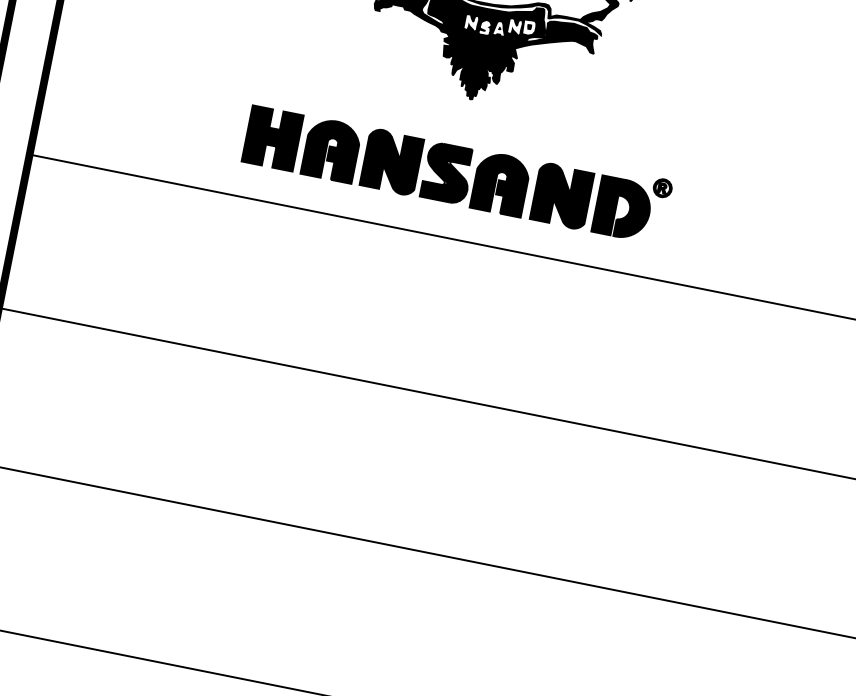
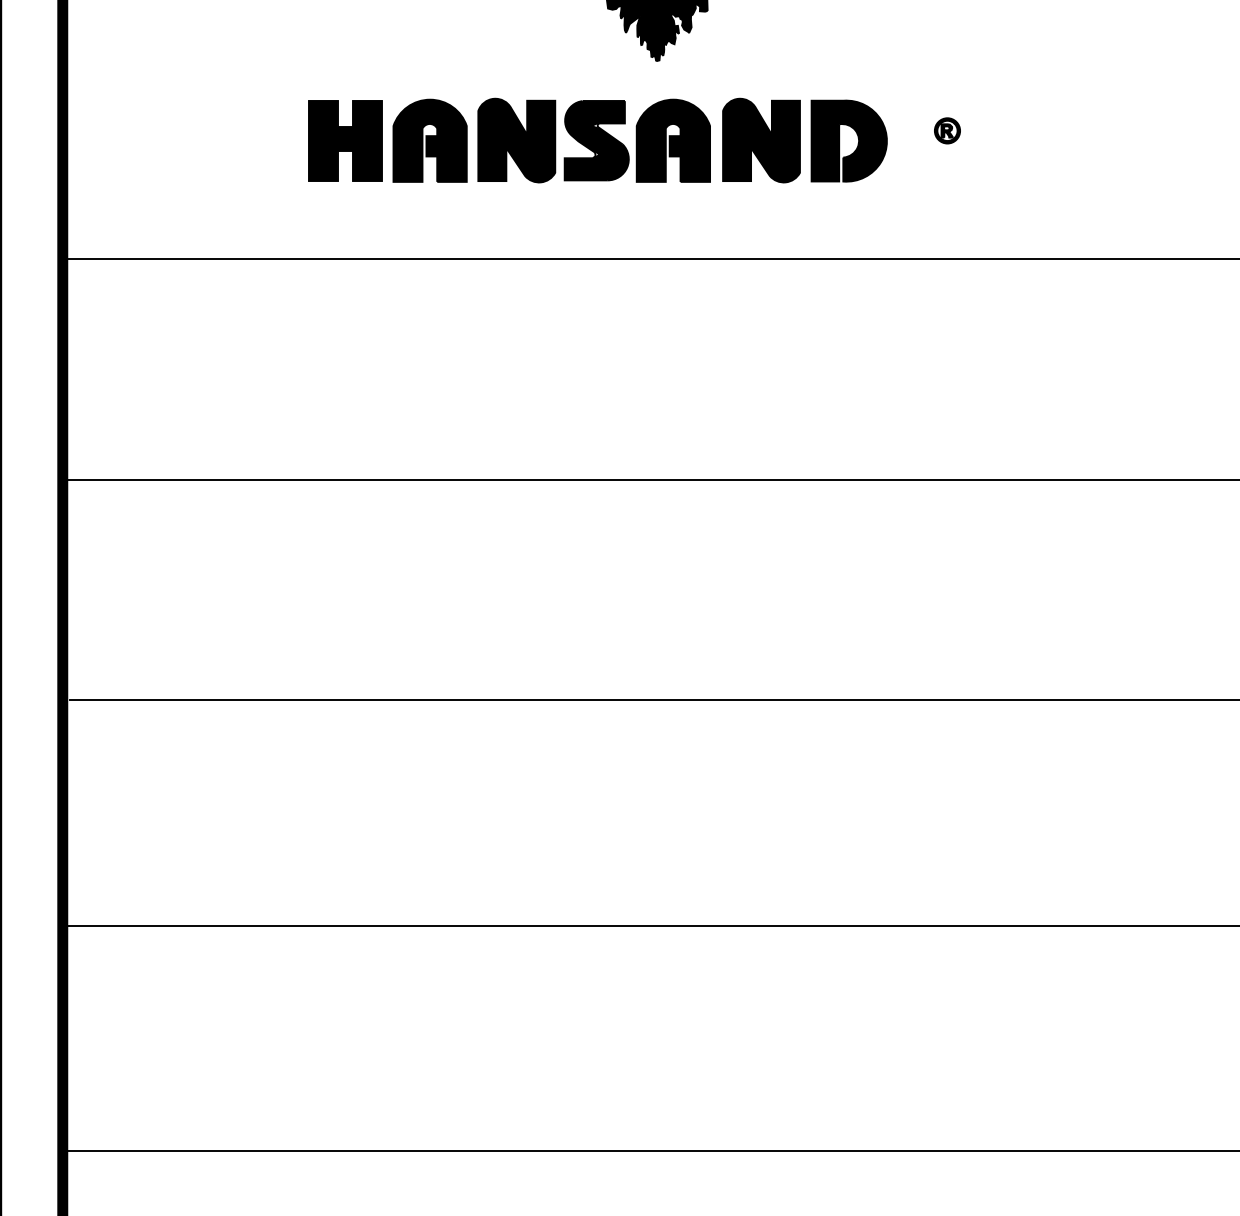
part: (448, 173) -> (597, 140), moved

